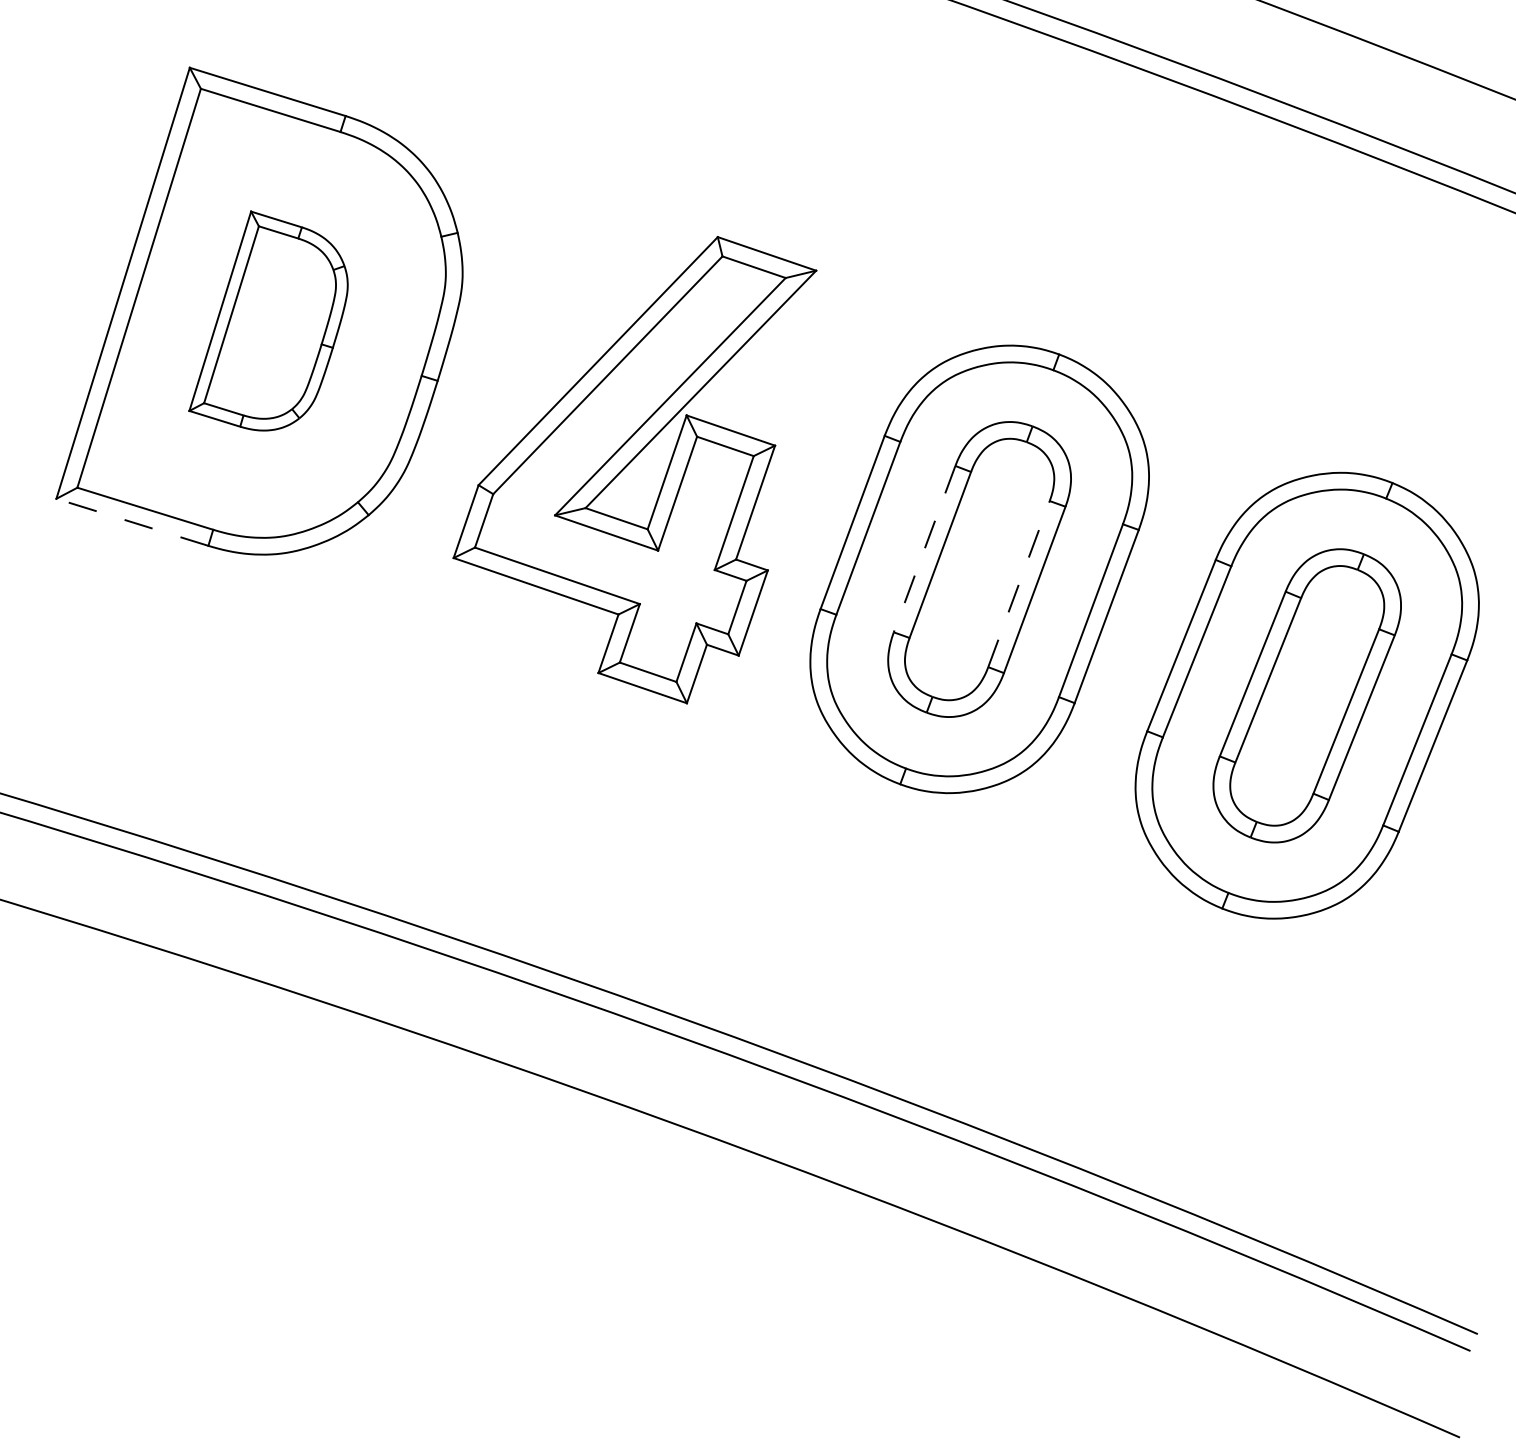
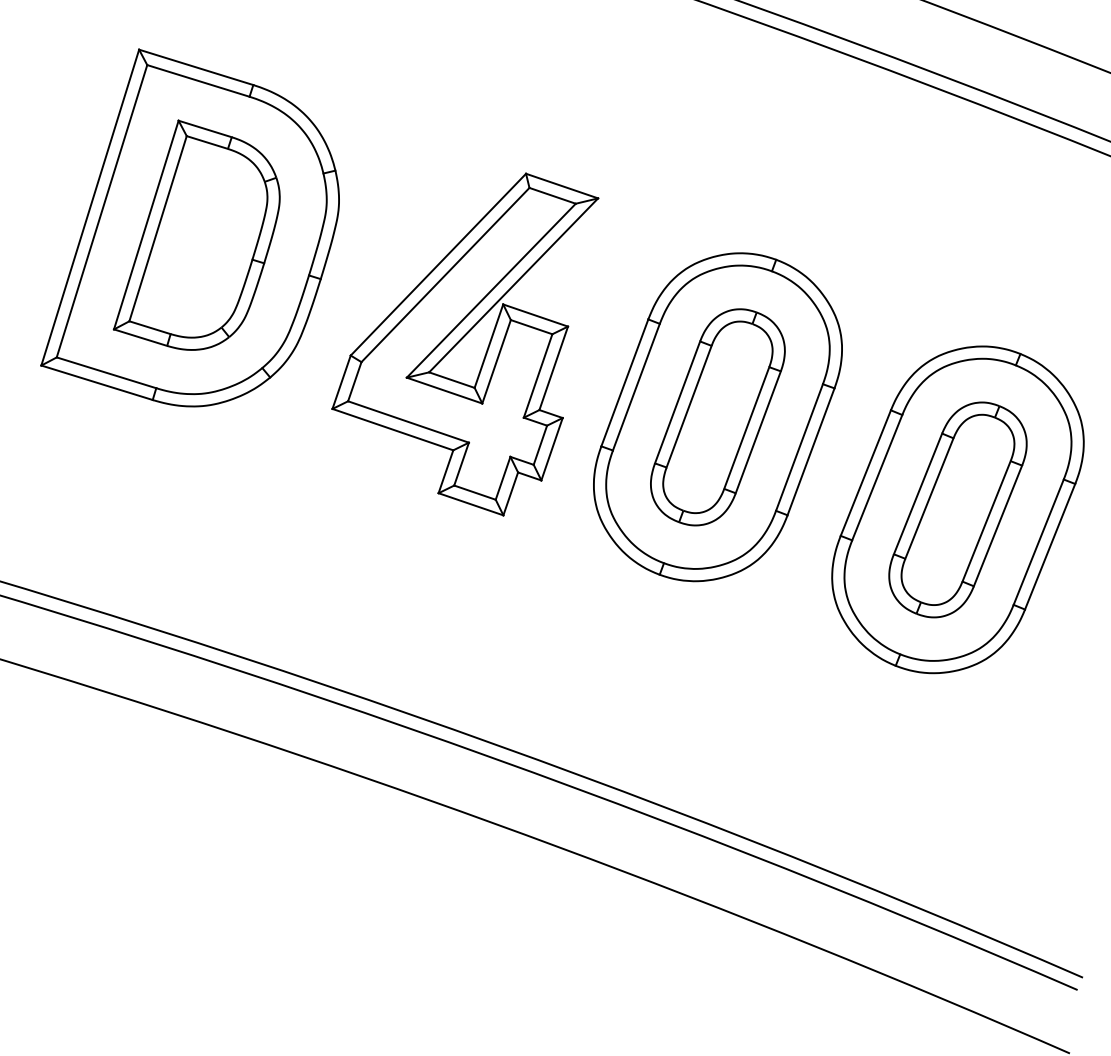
part: (268, 320) -> (196, 234), size x1.43
line: (132, 522) -> (97, 382), dashed -> solid
line: (924, 549) -> (677, 402), dashed -> solid
line: (1019, 584) -> (747, 428), dashed -> solid

